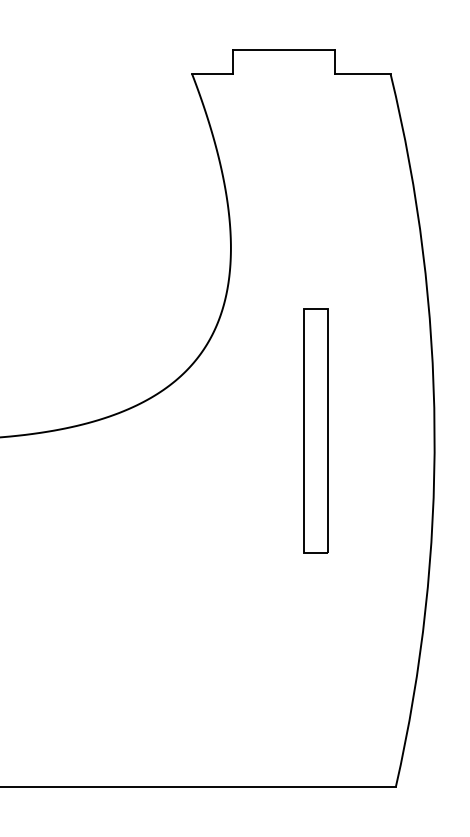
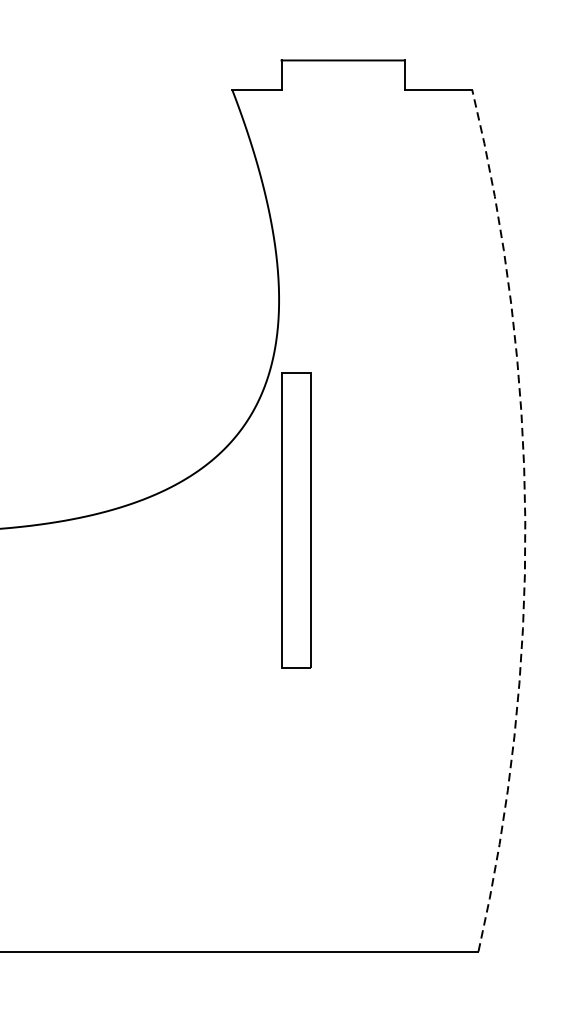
part: (315, 430) -> (295, 520), moved
arc: (434, 430) -> (525, 520), solid -> dashed

